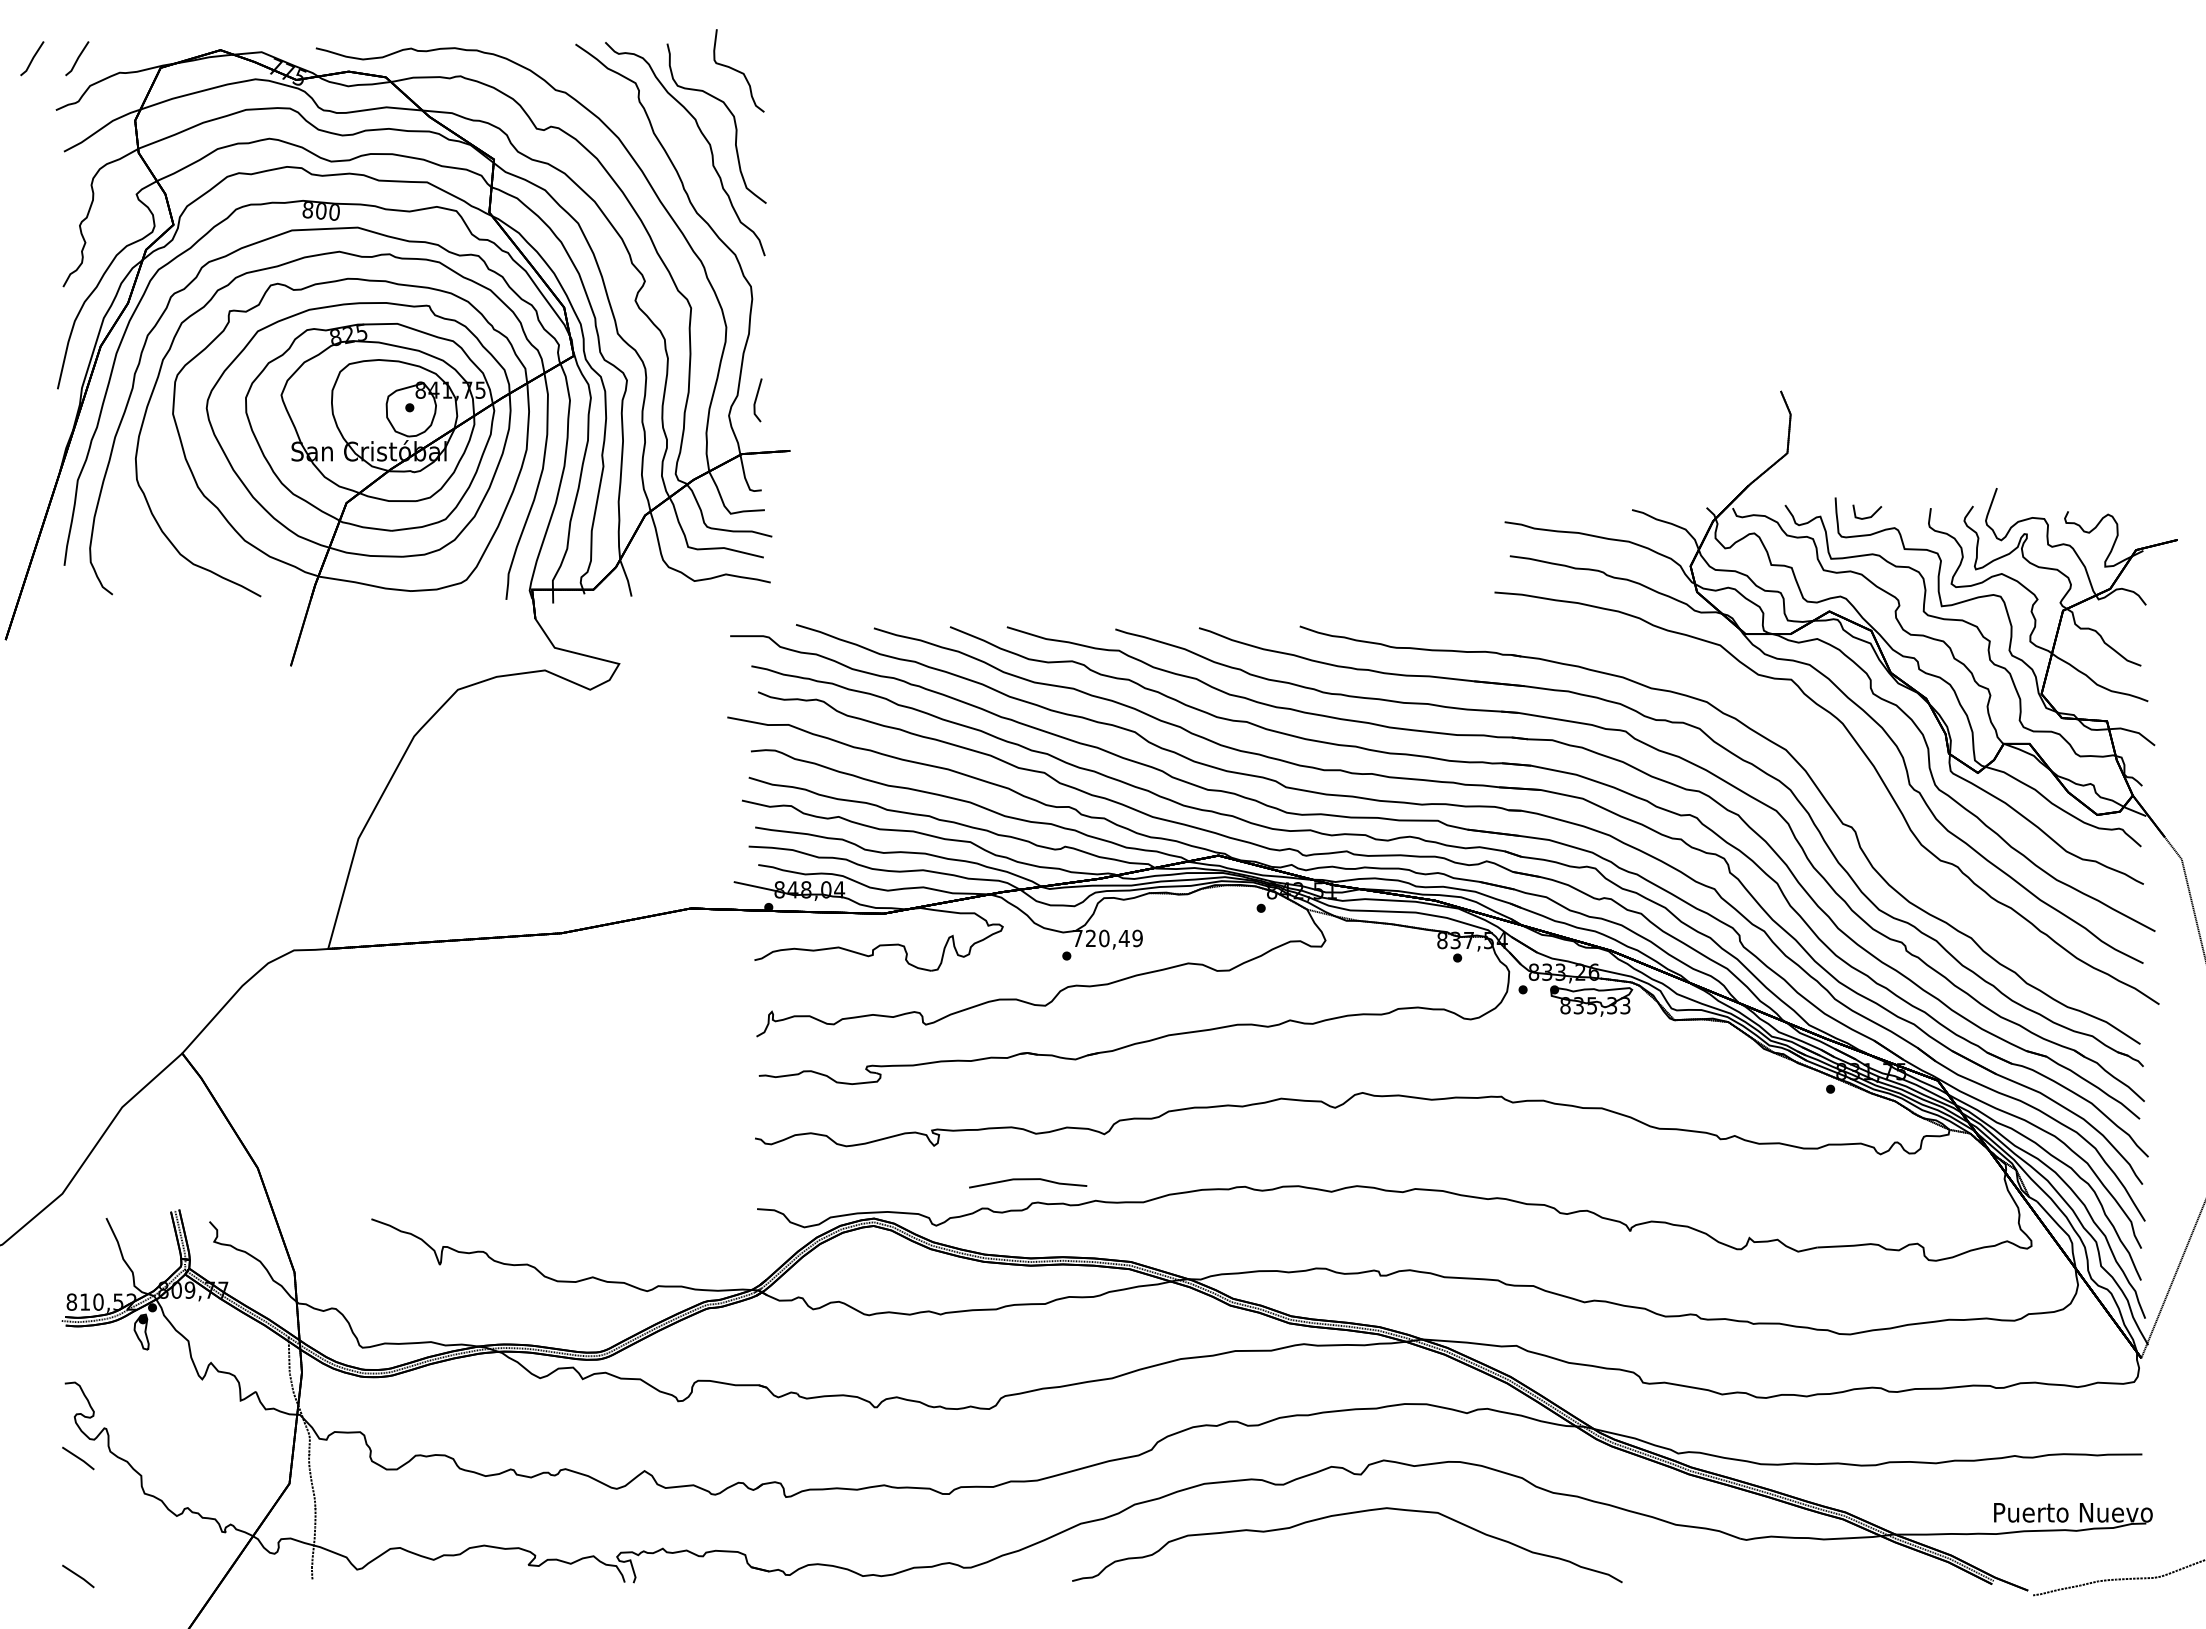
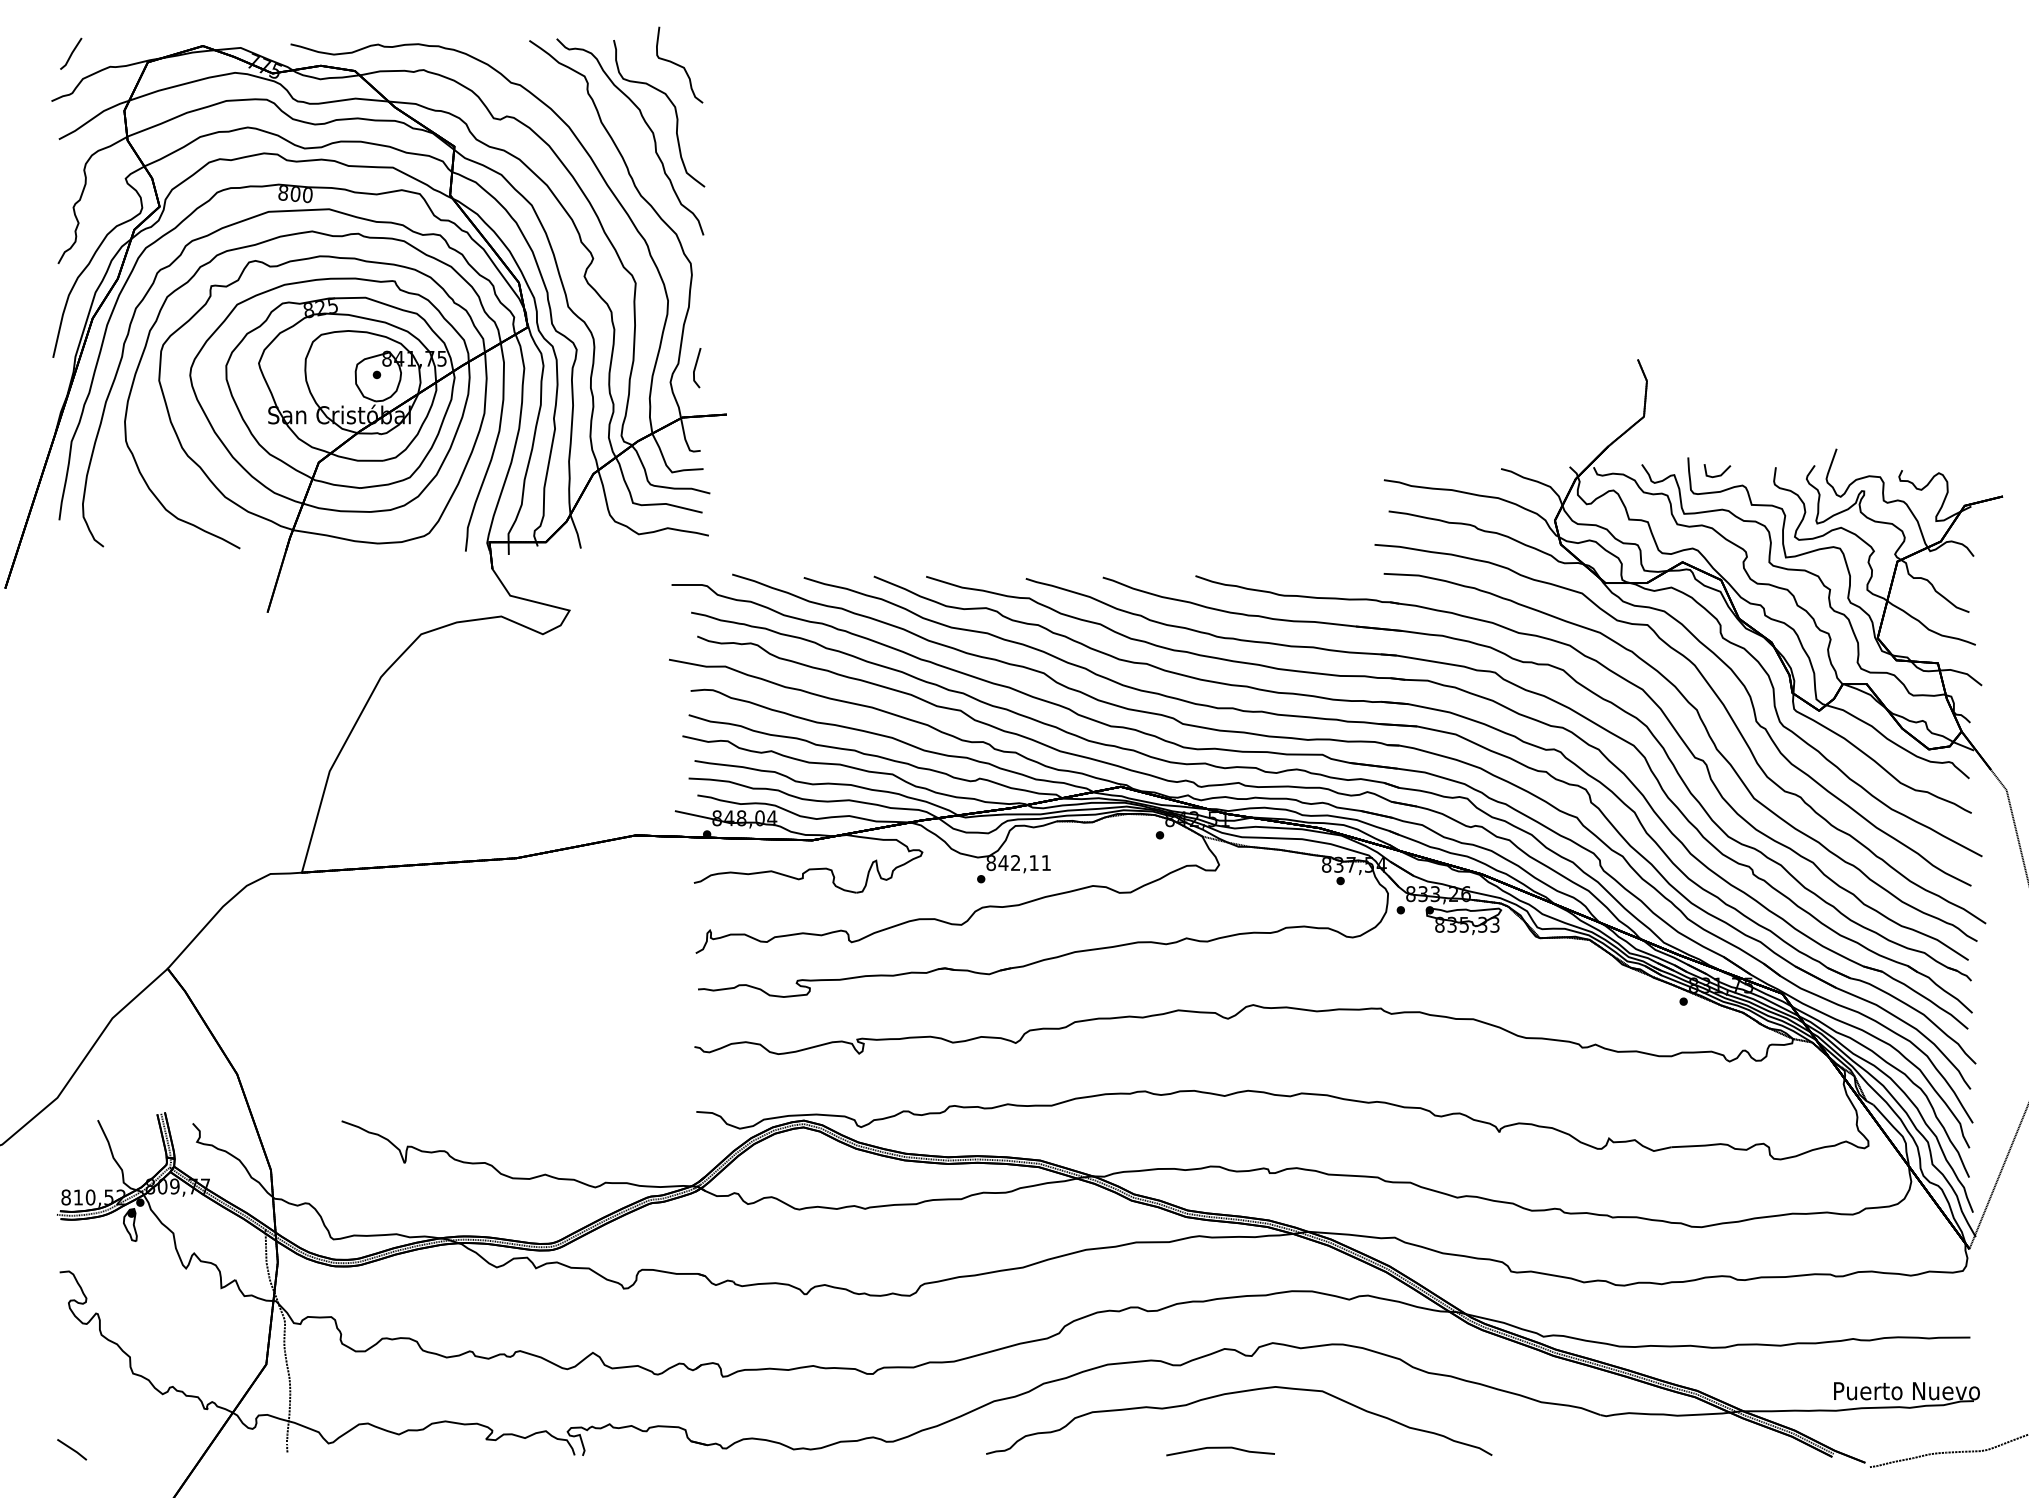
line: (32, 58) -> (29, 53), removed
part: (1858, 802) -> (1709, 737), added
text: (1107, 938) -> (1018, 863), 720,49 -> 842,11
line: (1028, 1180) -> (1220, 1448), moved
line: (78, 1458) -> (72, 1341), removed

